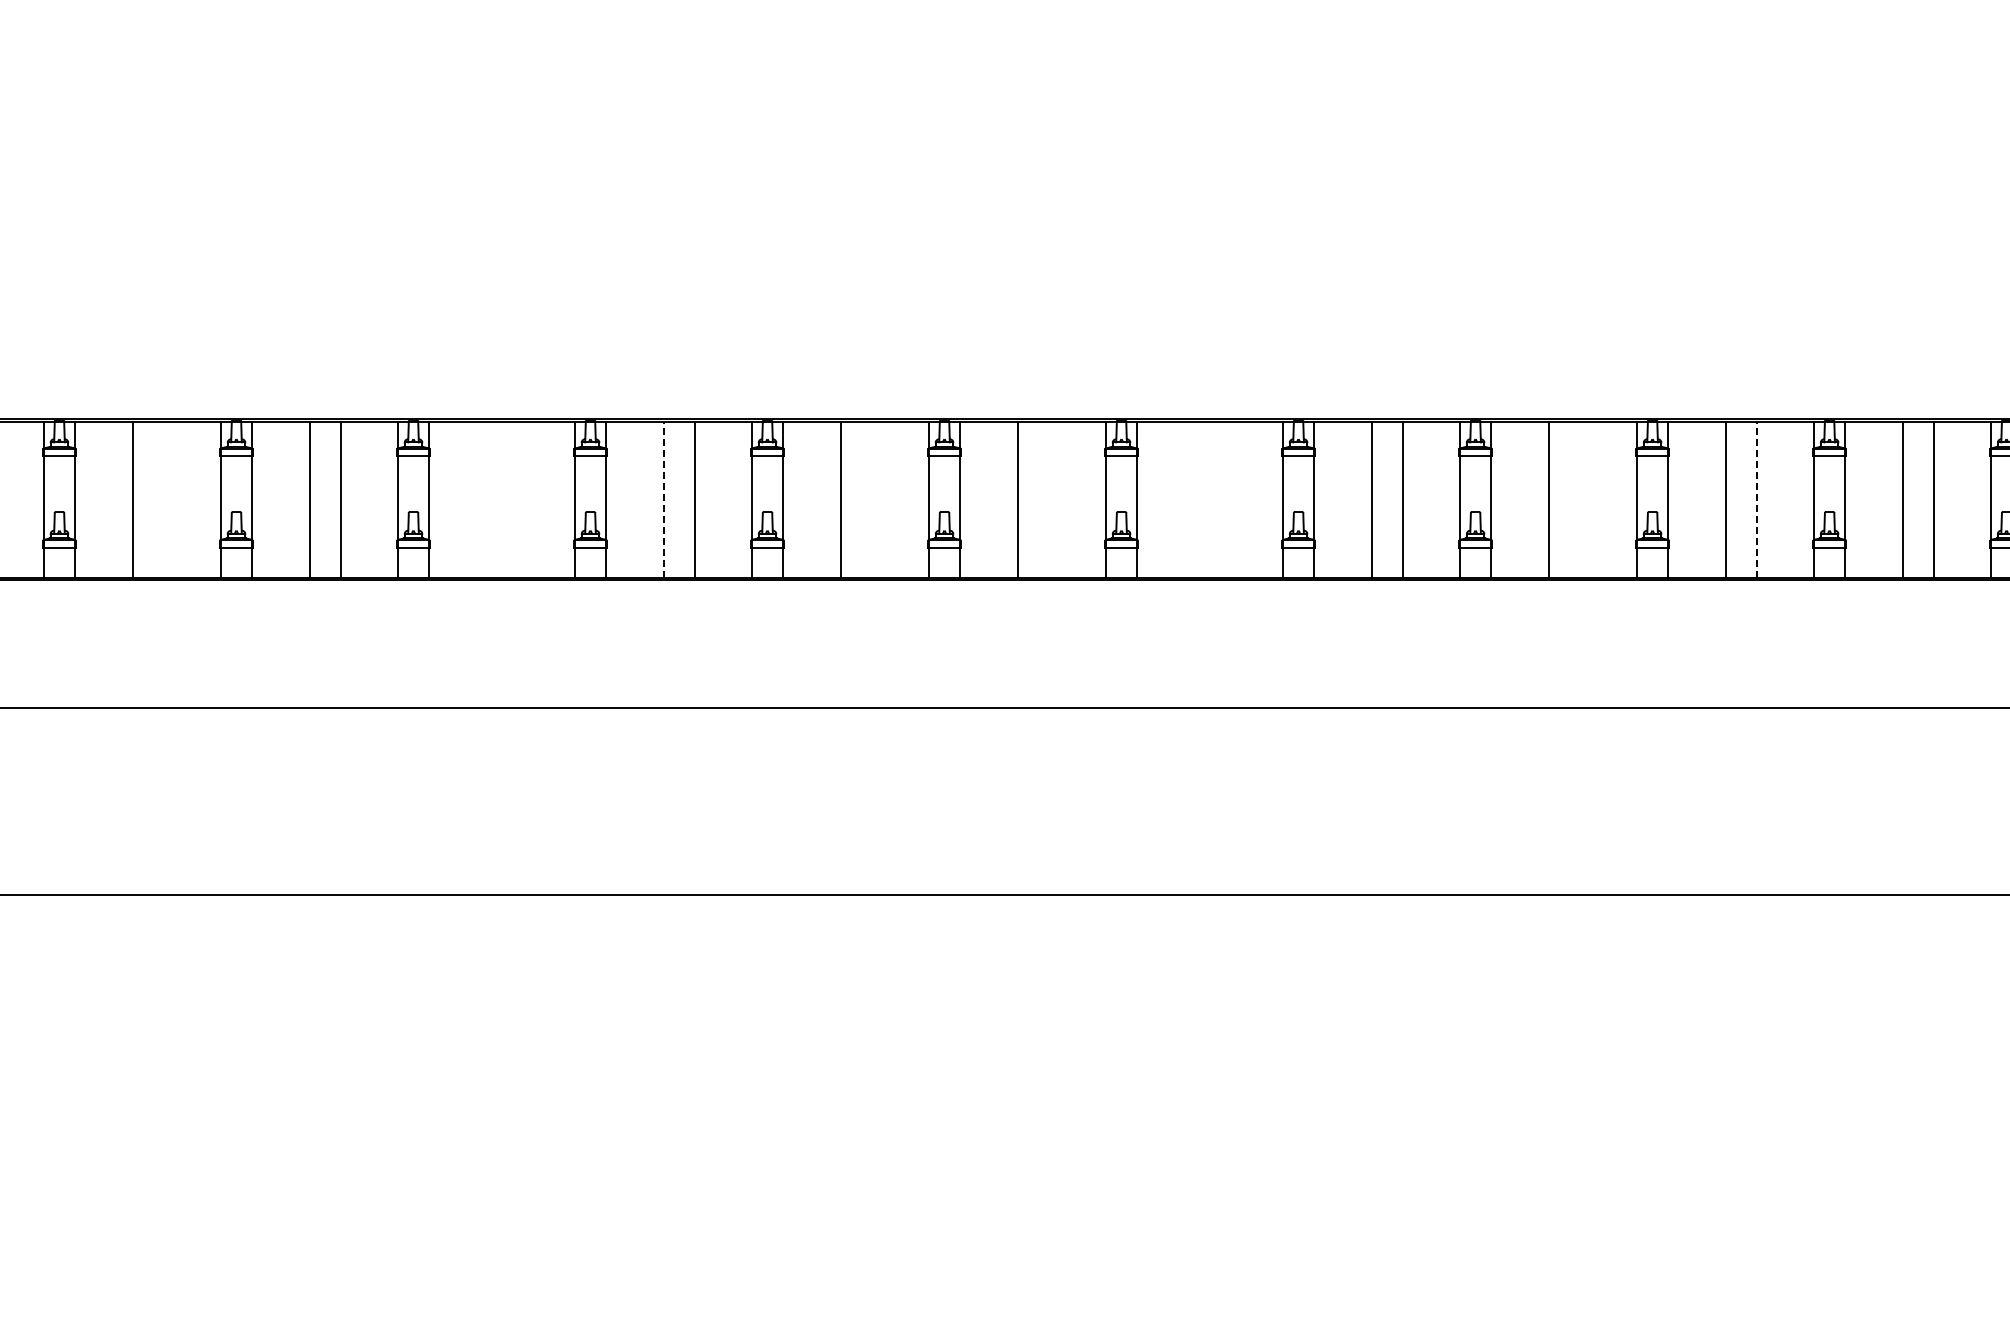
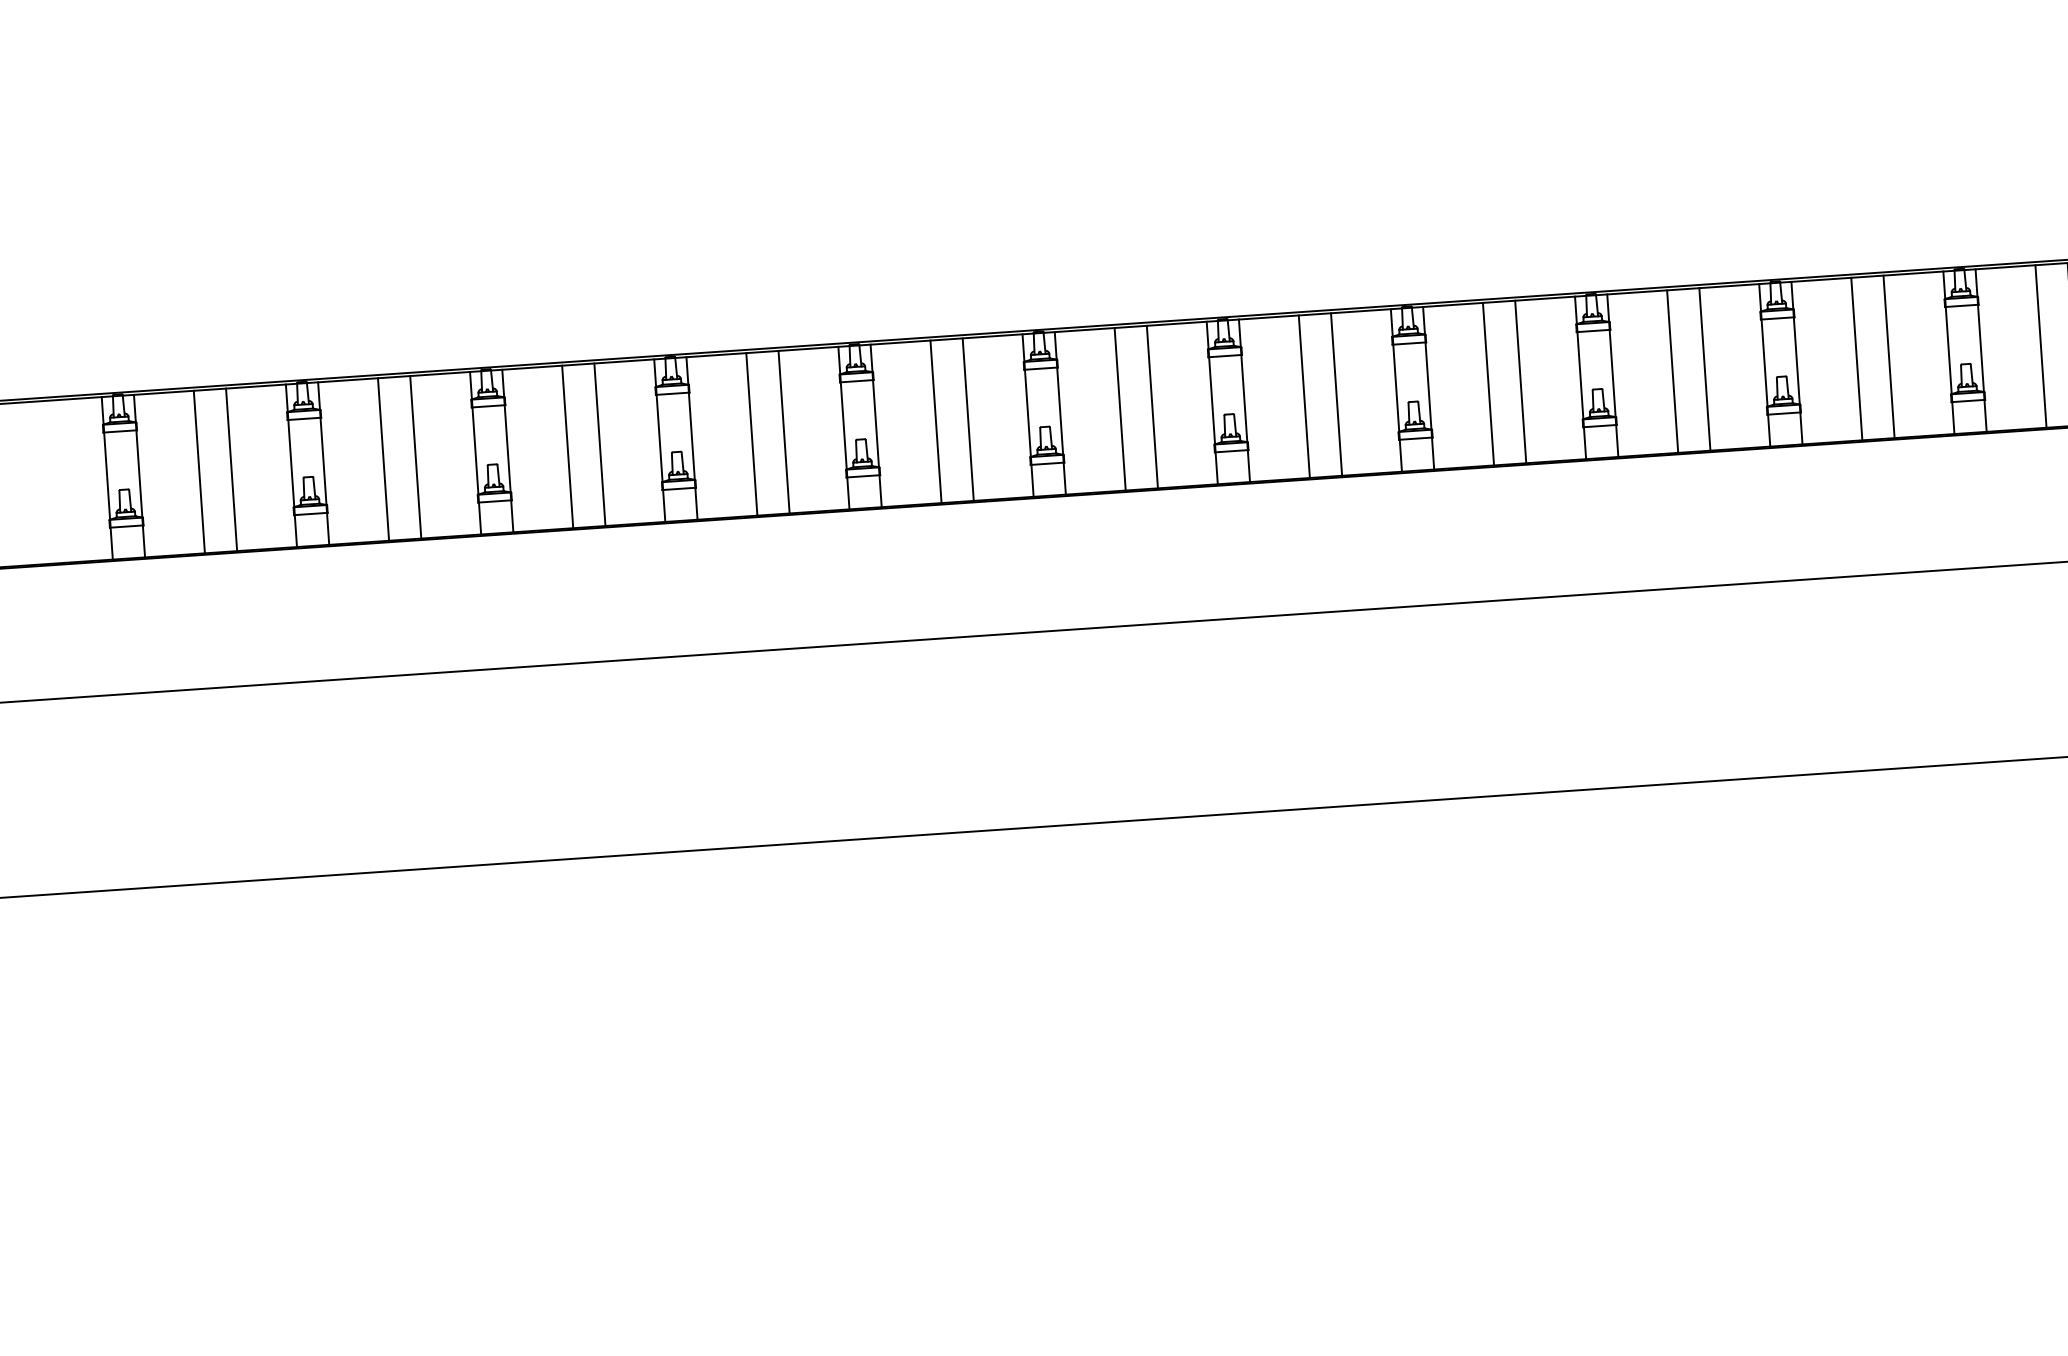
line: (663, 499) -> (751, 433), dashed -> solid
line: (1756, 499) -> (1888, 356), dashed -> solid
line: (163, 500) -> (231, 470), added
line: (486, 500) -> (567, 447), added
line: (517, 500) -> (599, 445), added
line: (871, 500) -> (968, 420), added
line: (1048, 500) -> (1152, 407), added
line: (1194, 500) -> (1304, 397), added
line: (1225, 500) -> (1336, 394), added
line: (1579, 500) -> (1704, 369), added

